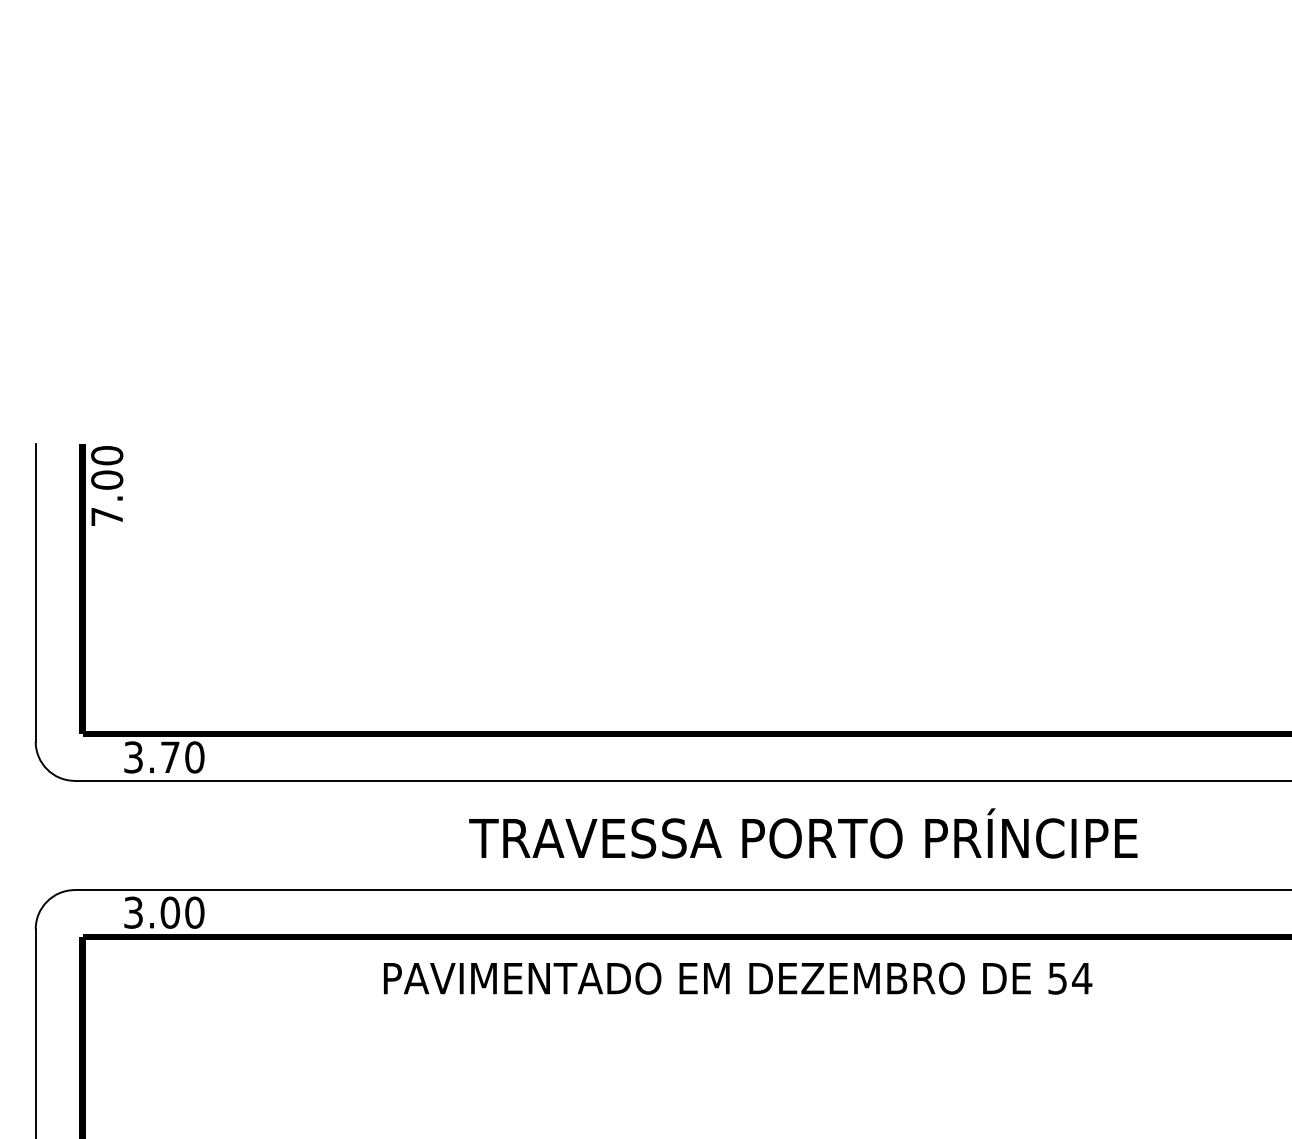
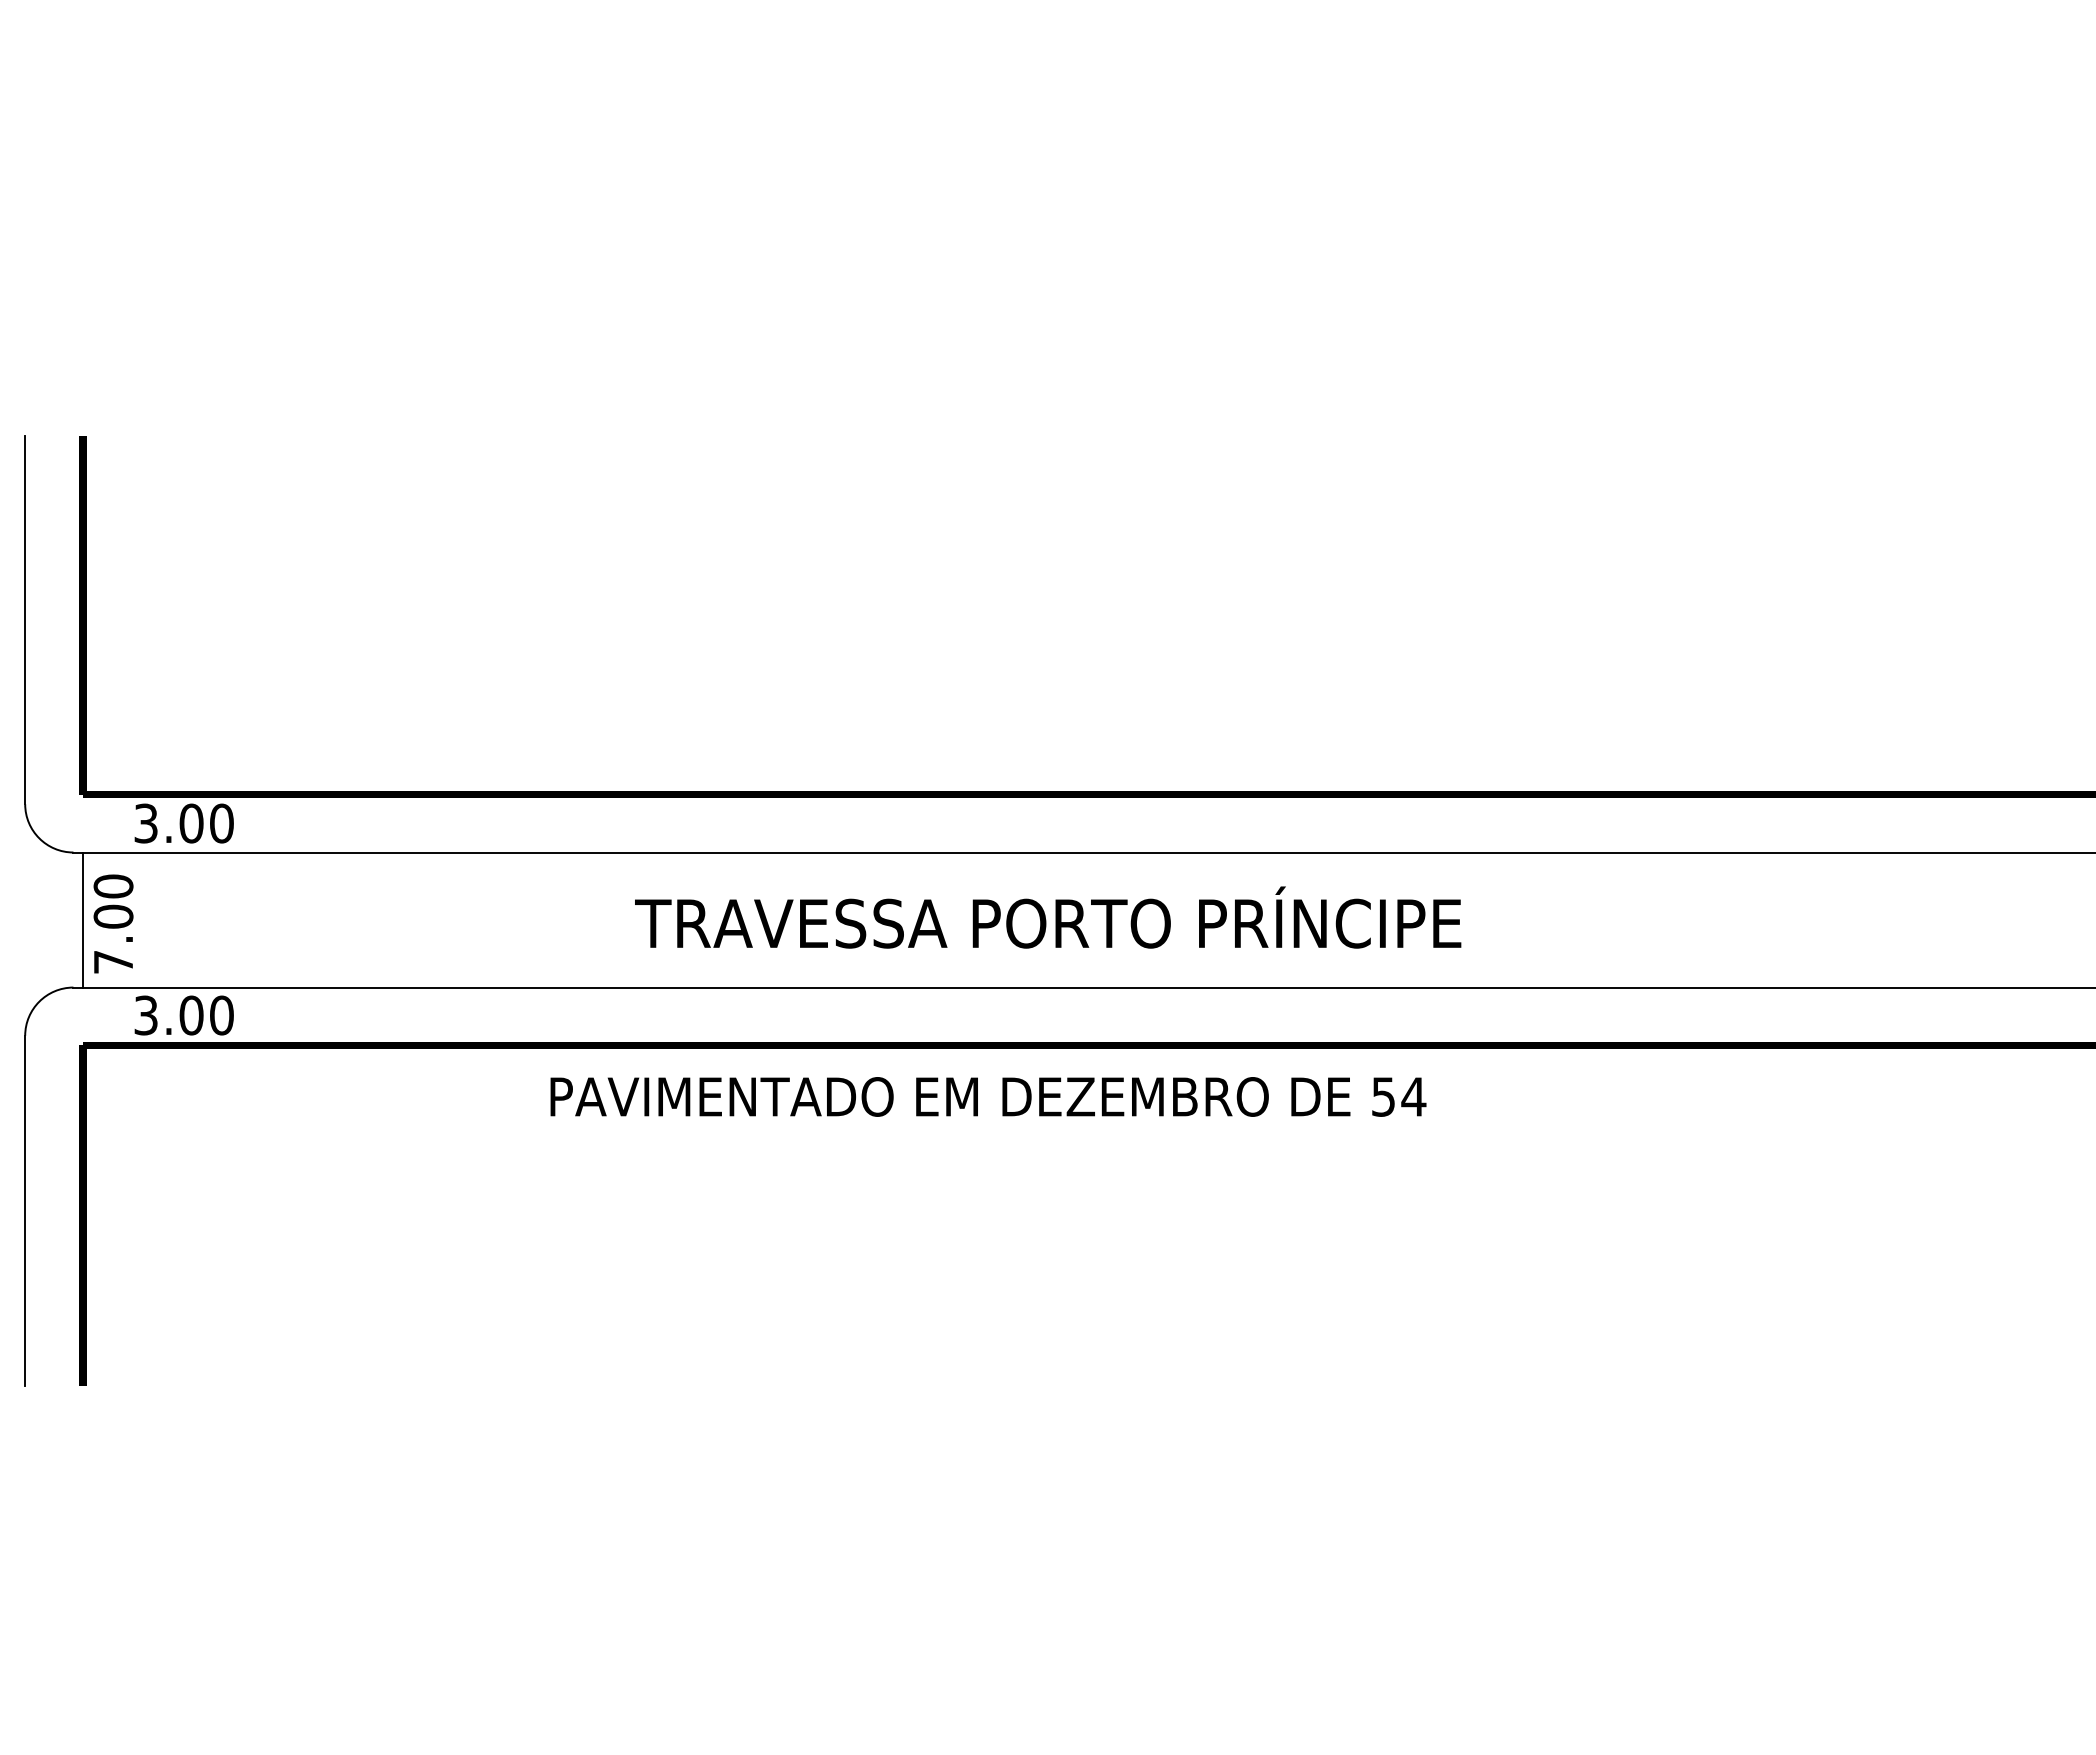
text: (107, 485) -> (113, 923), moved
text: (170, 757) -> (191, 823), 3.70 -> 3.00
text: (803, 833) -> (1048, 917), moved
line: (82, 835) -> (83, 919), added
text: (738, 978) -> (988, 1096), moved

